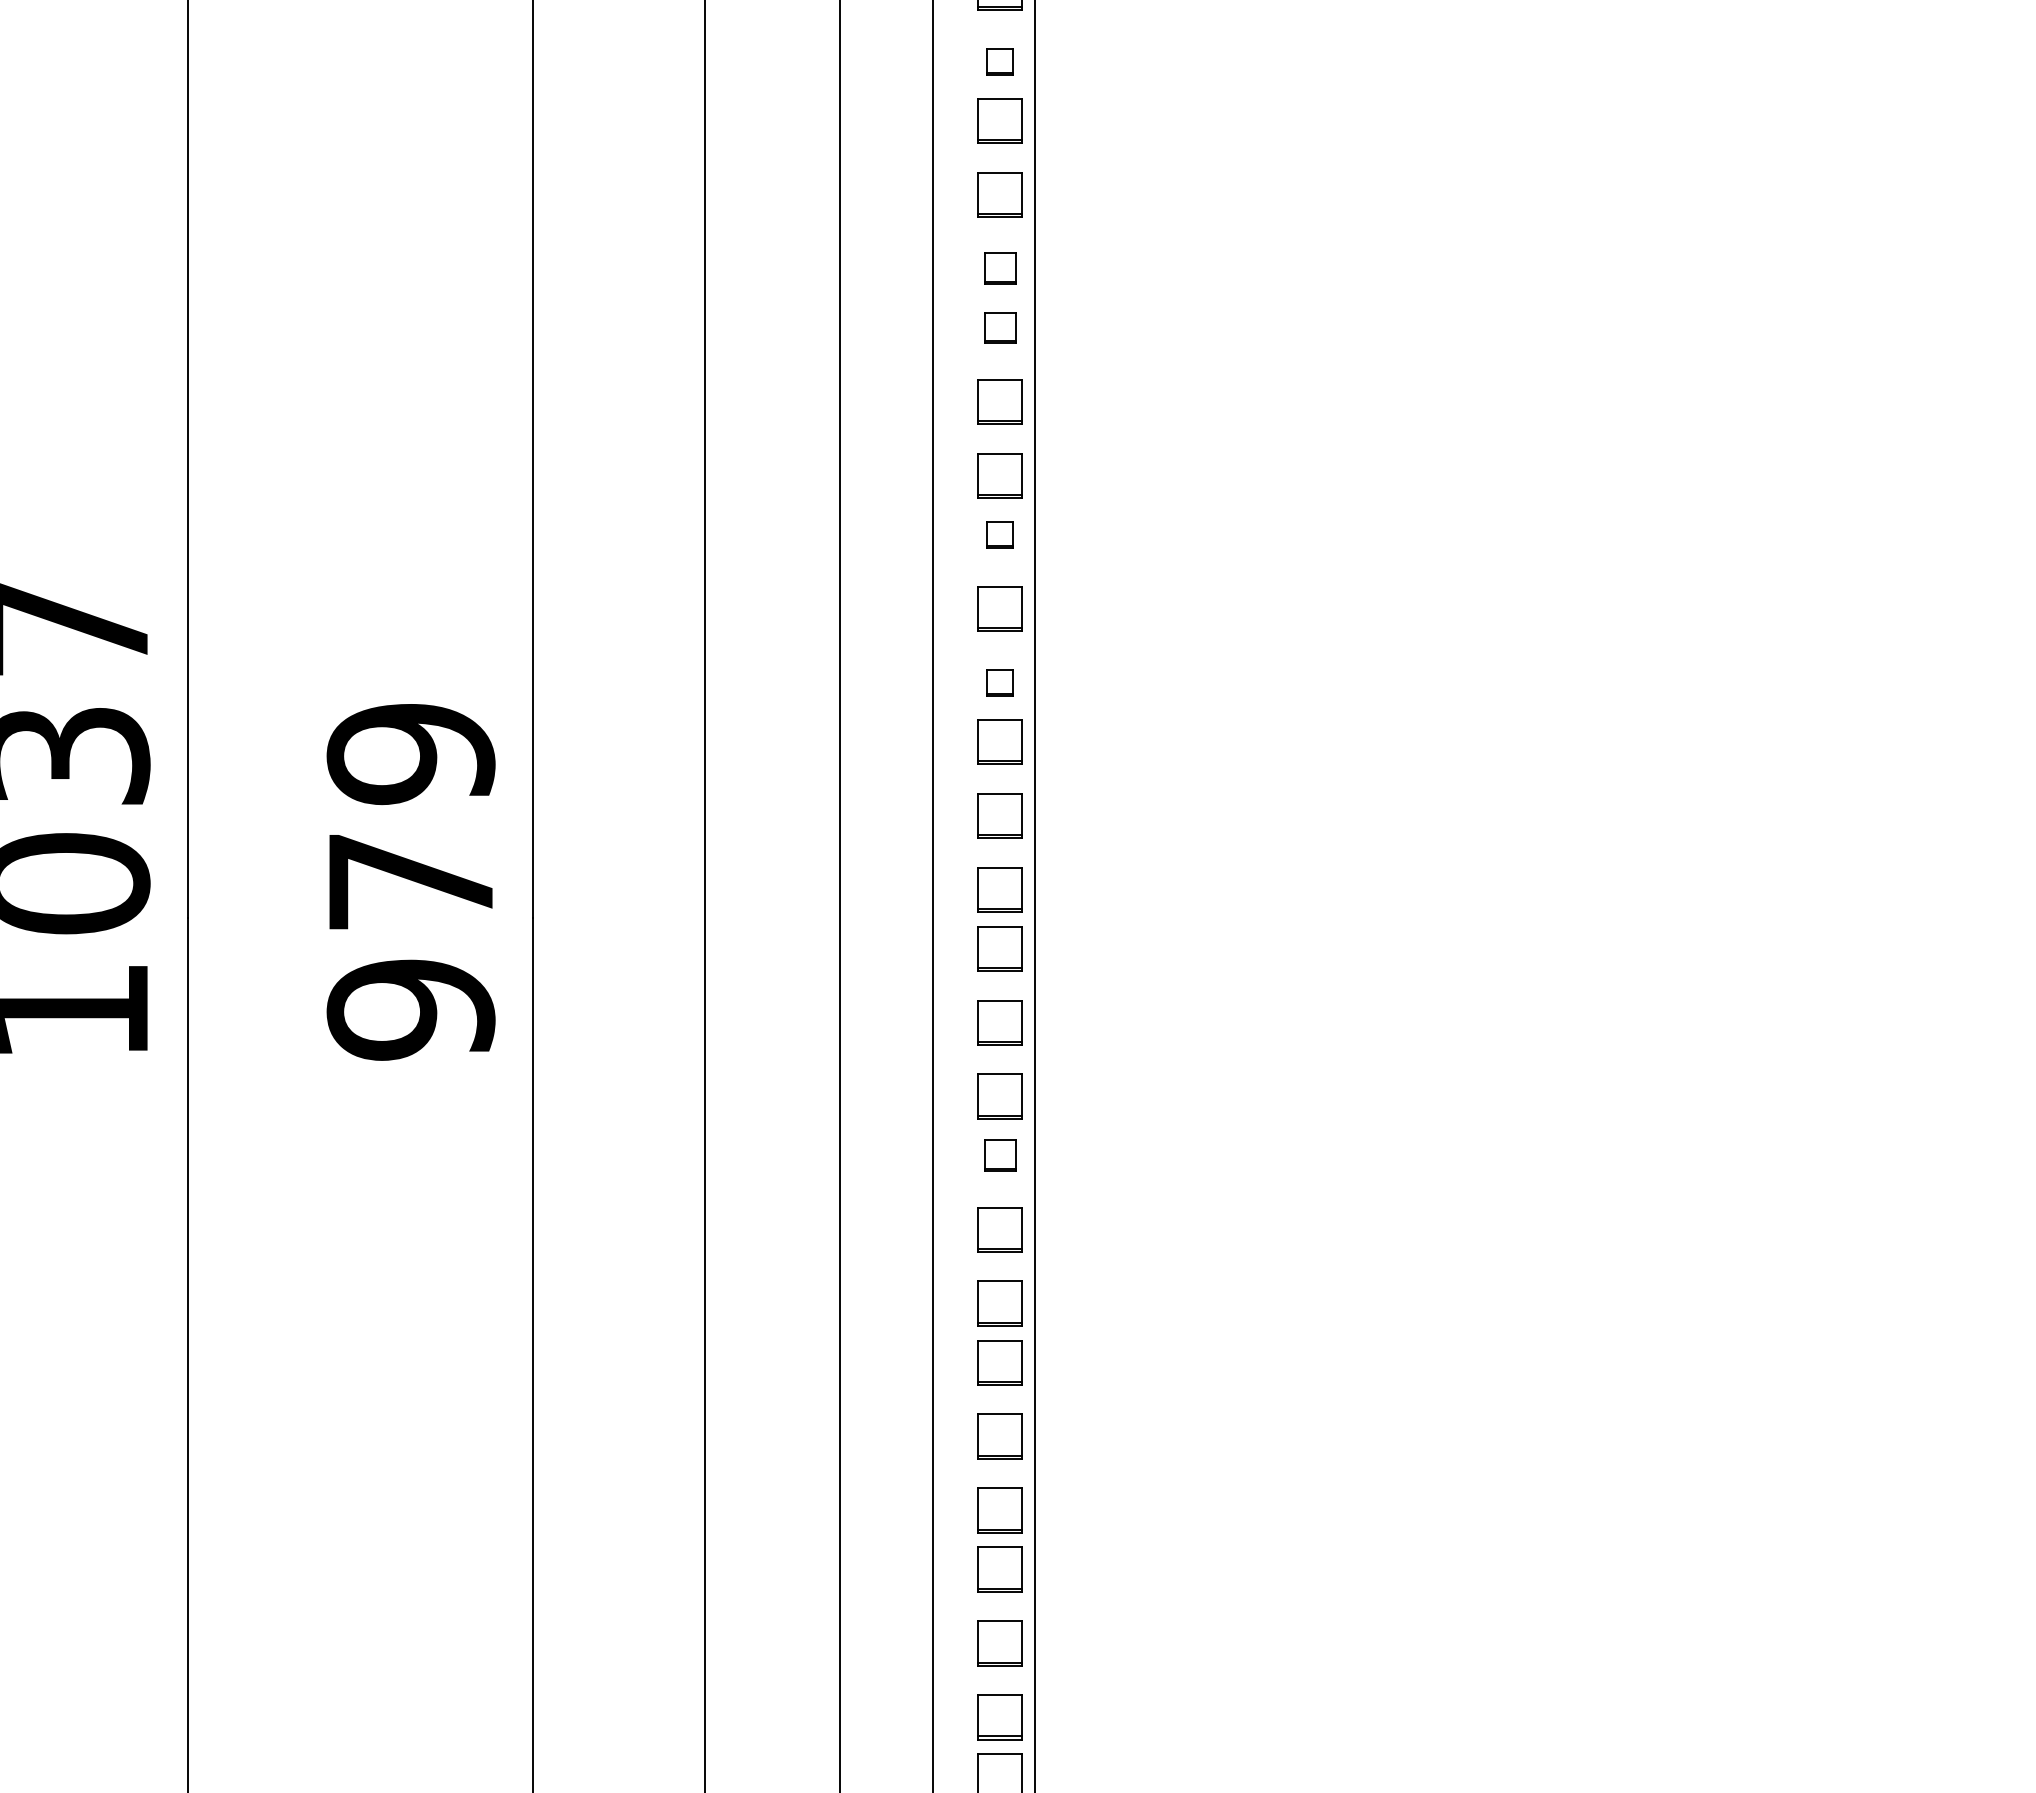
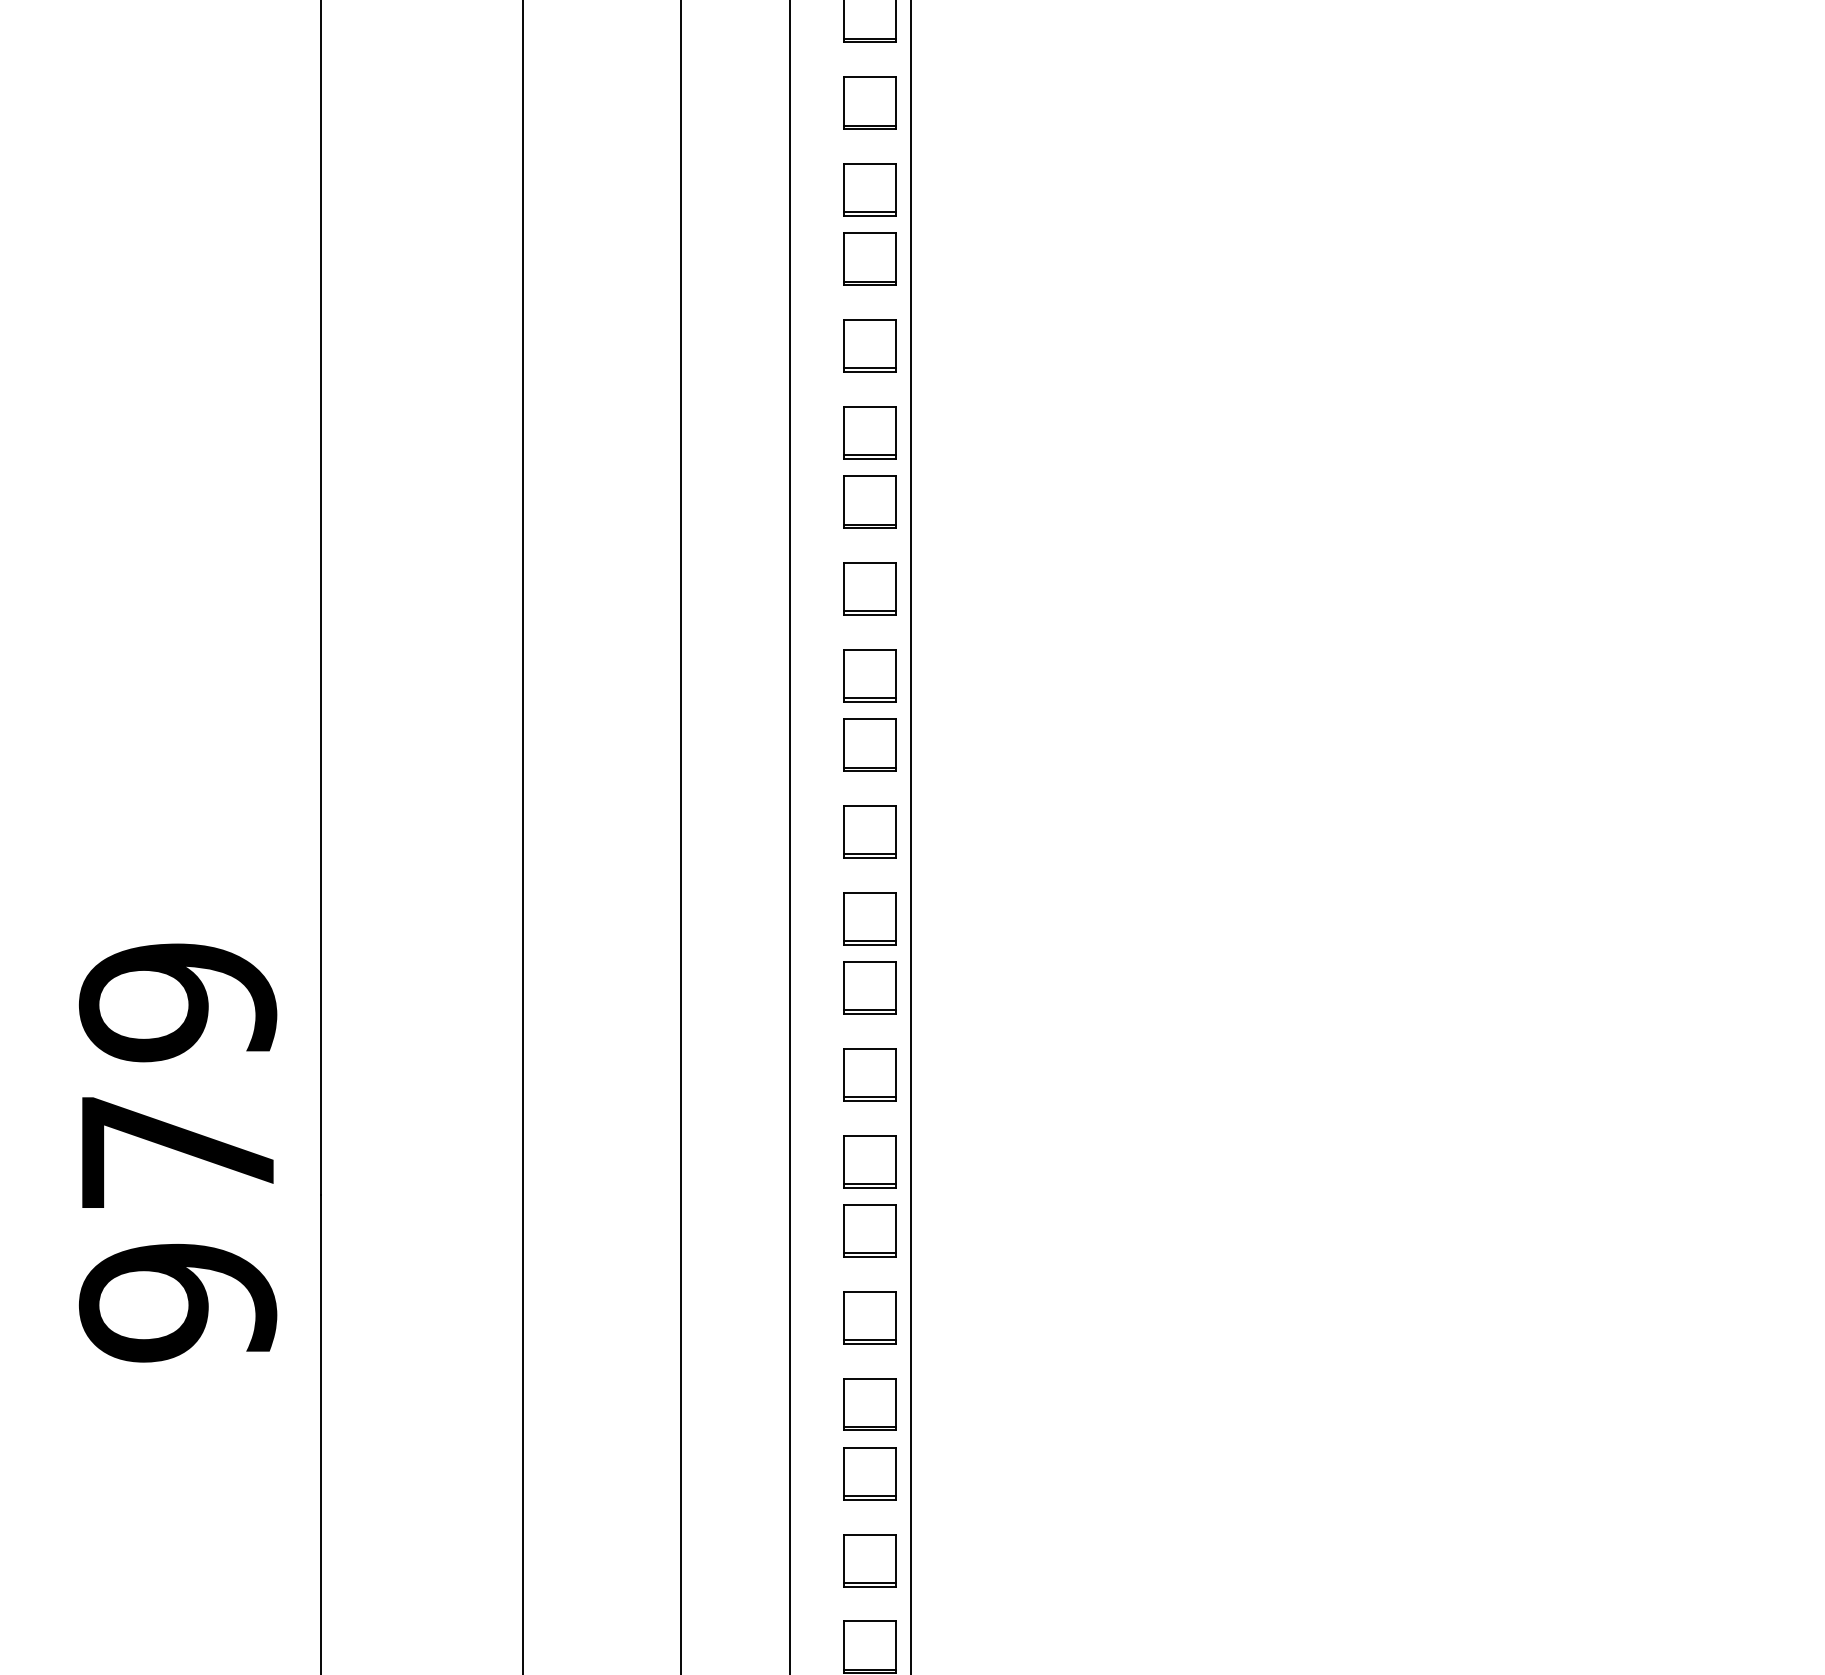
part: (999, 61) -> (868, 189), size x1.67
part: (999, 268) -> (868, 432), size x1.43
part: (999, 327) -> (868, 501), size x1.43
part: (999, 534) -> (868, 744), size x1.67
part: (999, 682) -> (868, 918), size x1.67
part: (999, 1155) -> (868, 1473), size x1.43

